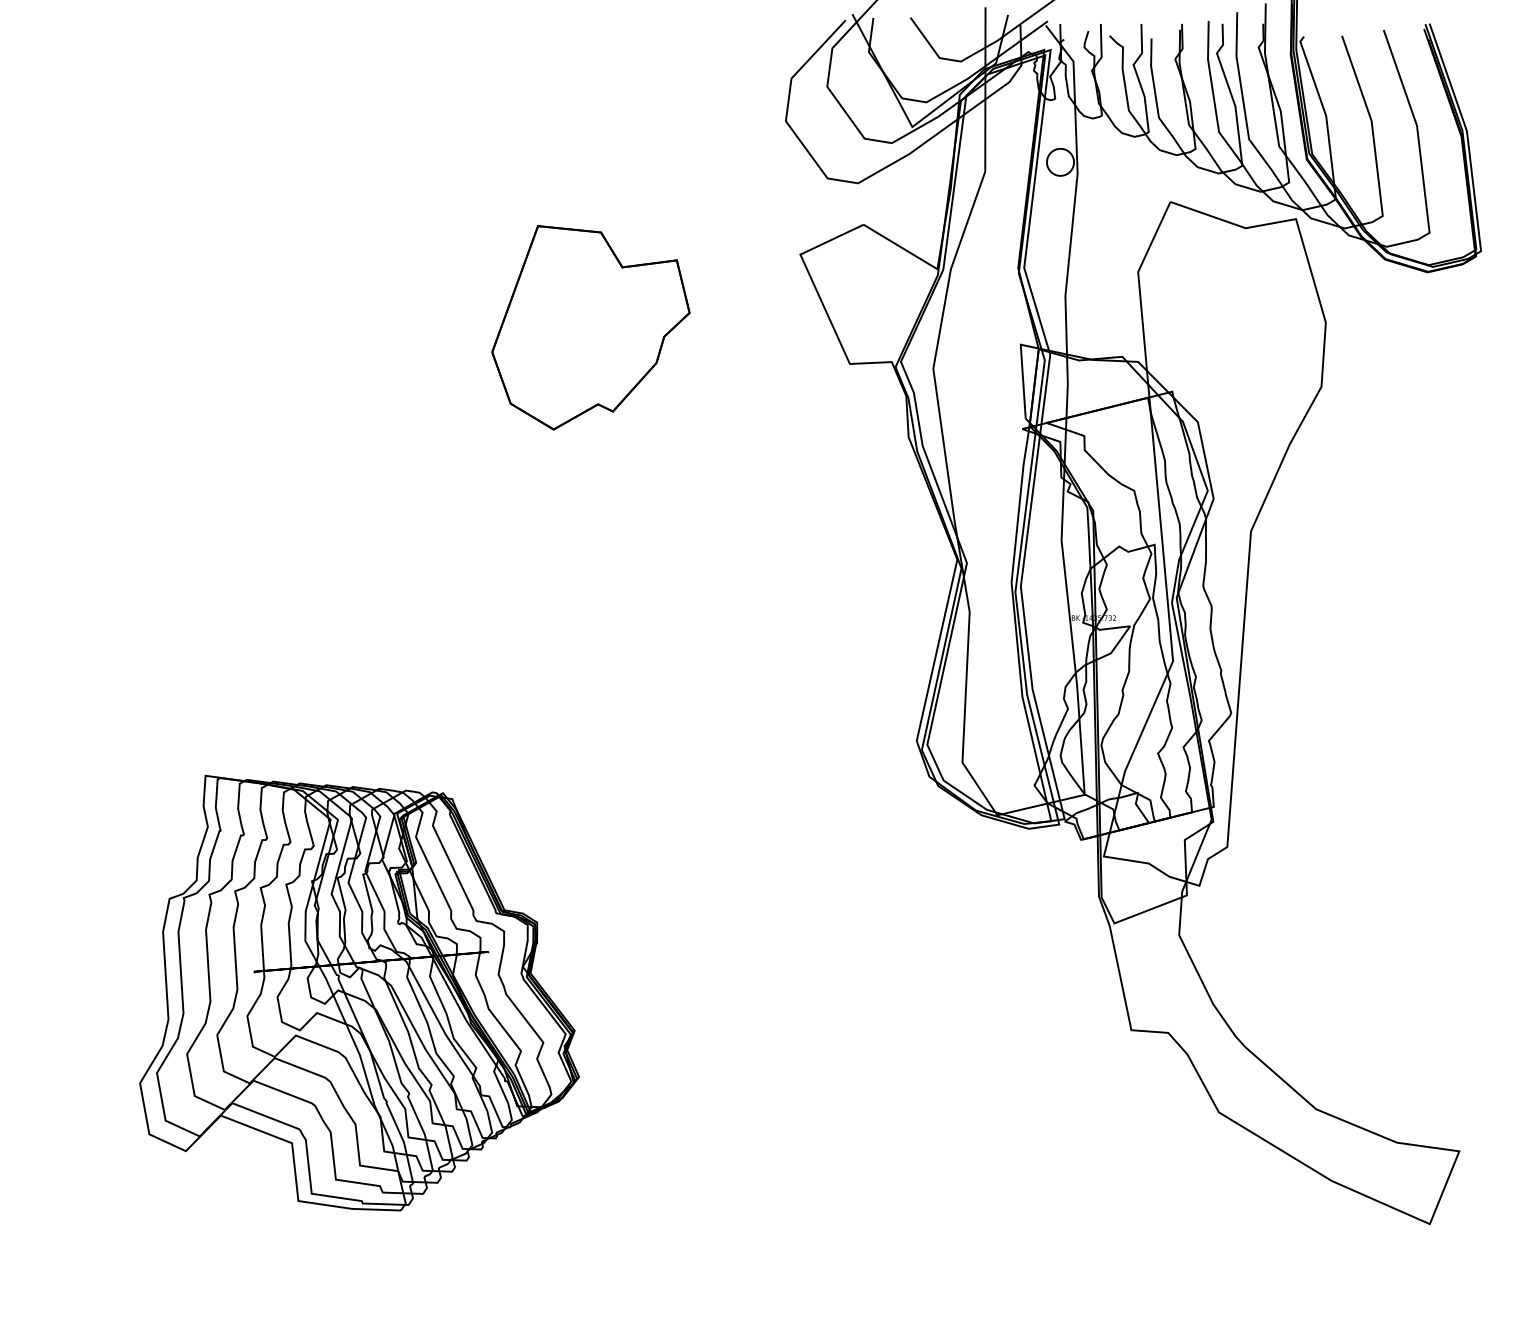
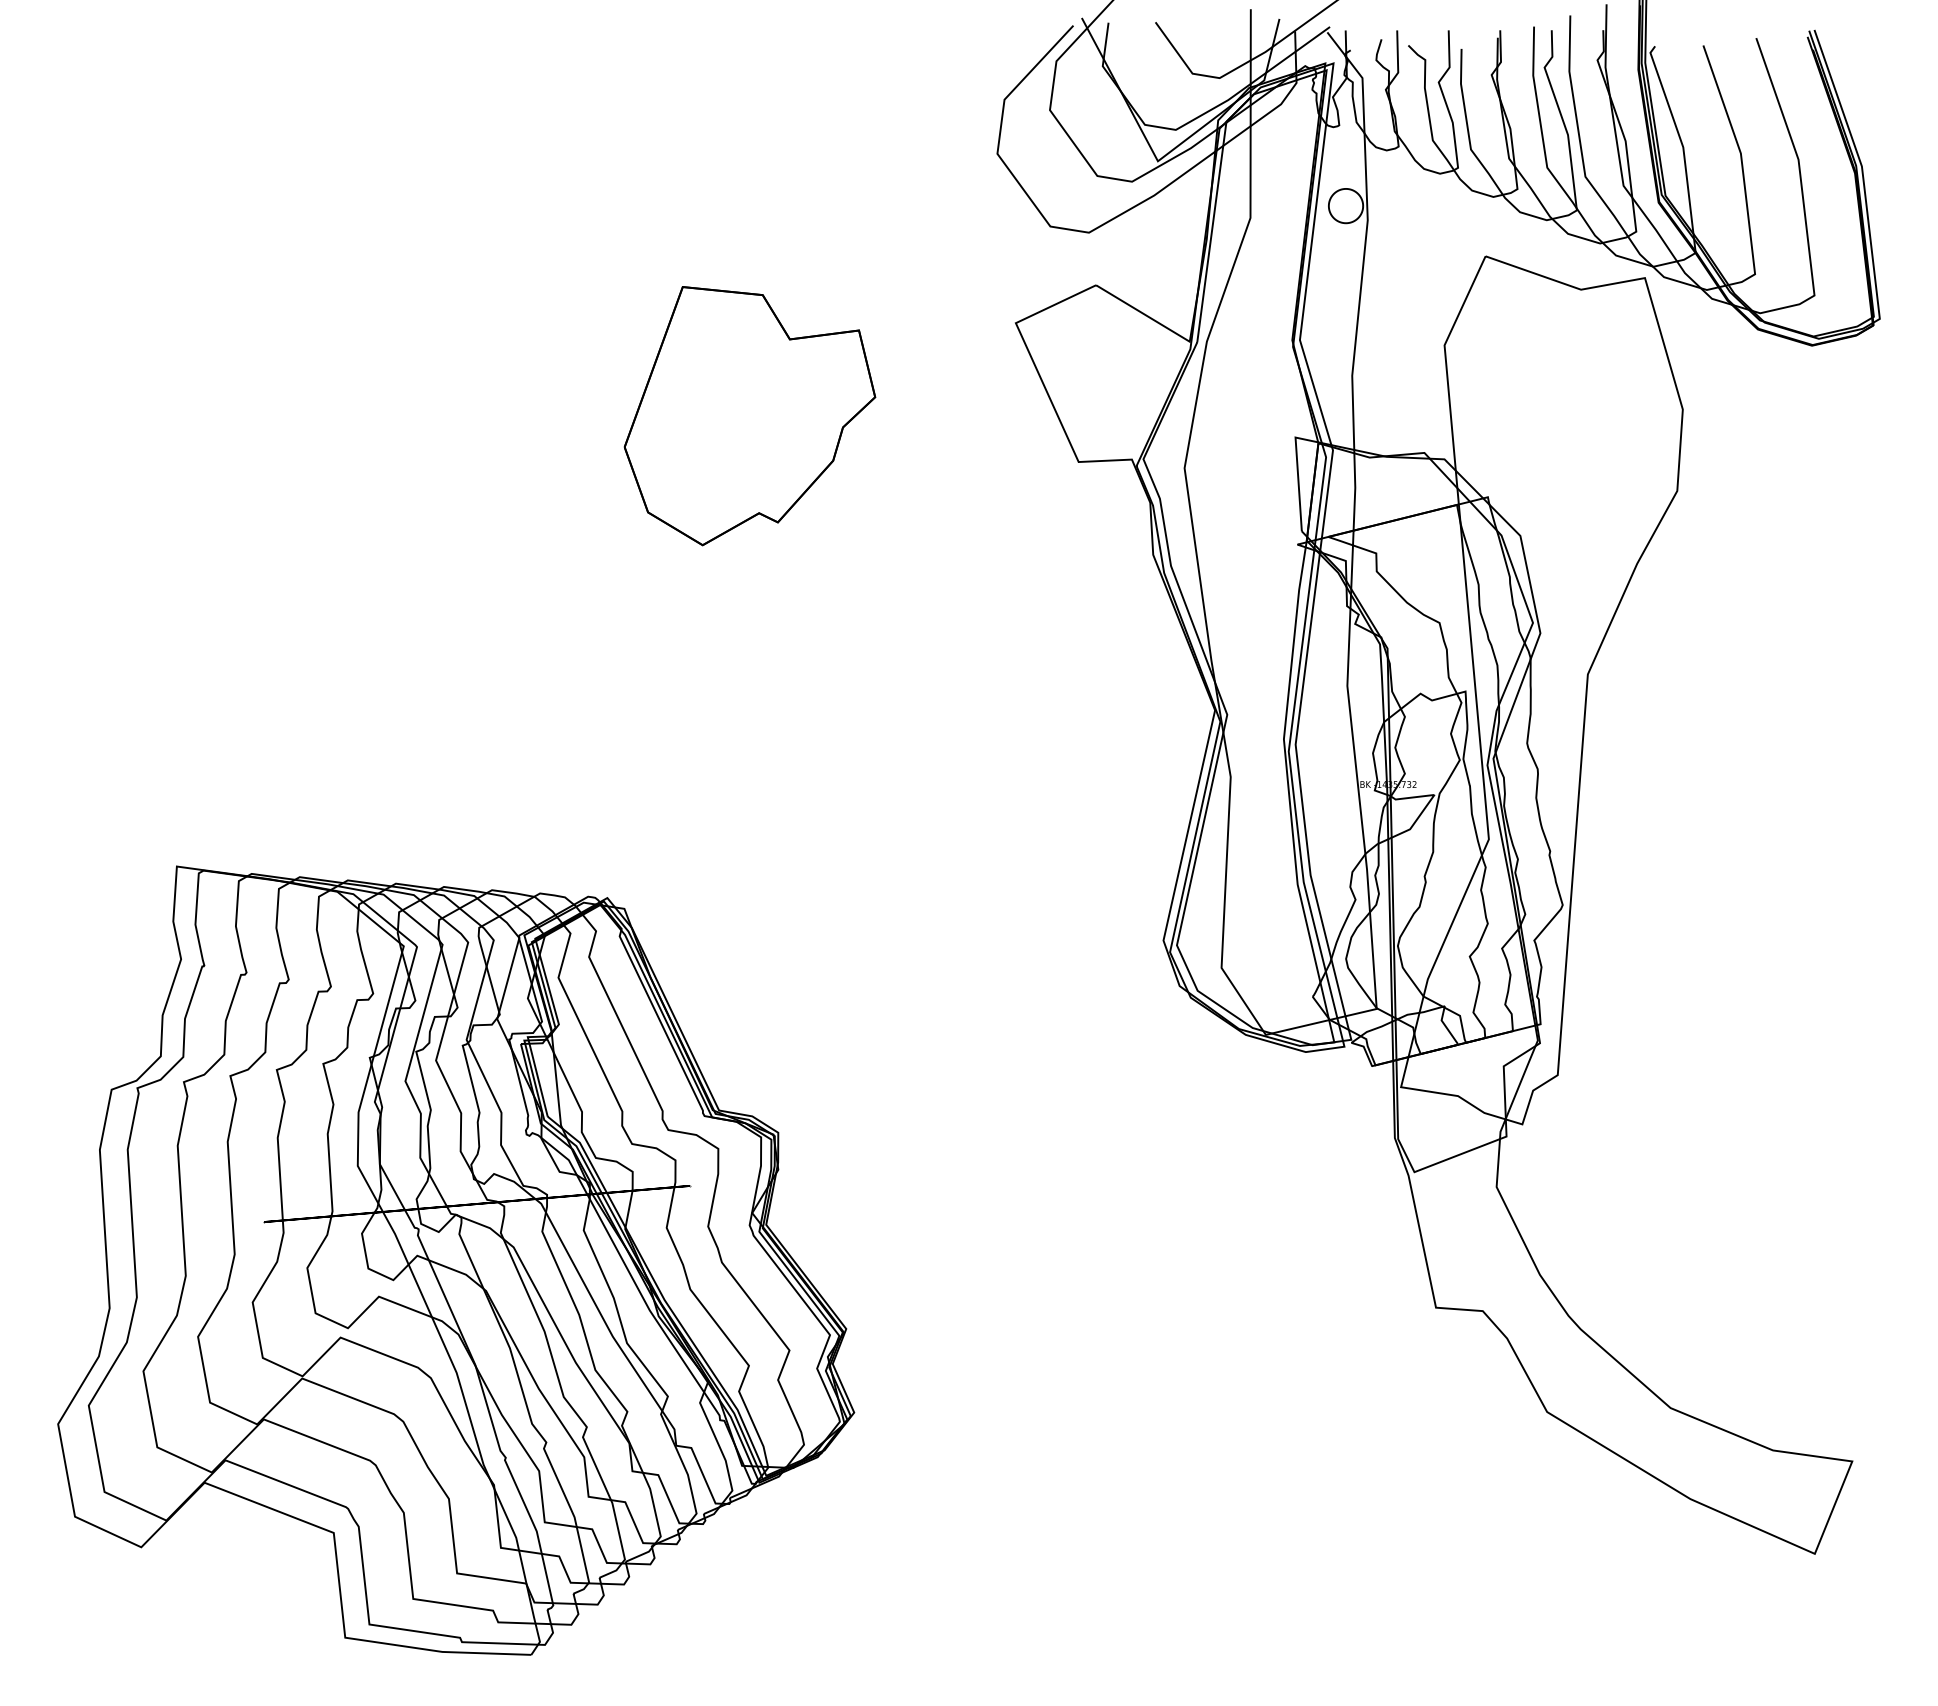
part: (359, 993) -> (456, 1260), size x1.43

